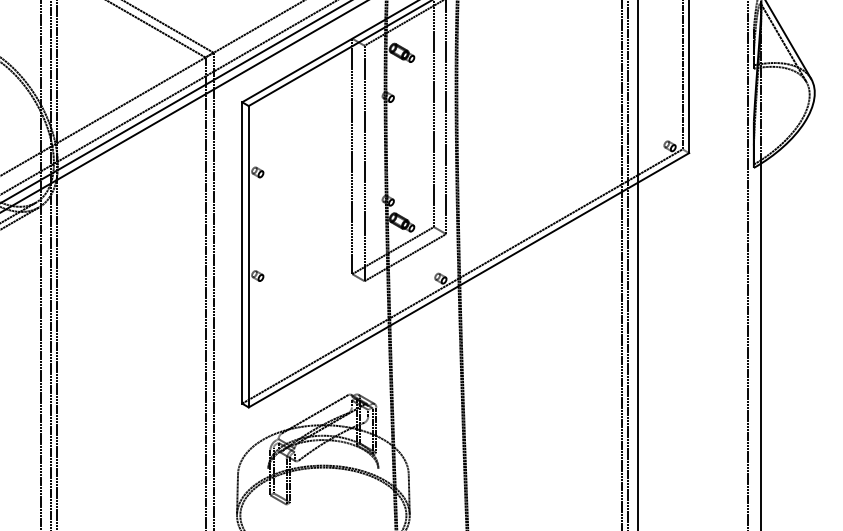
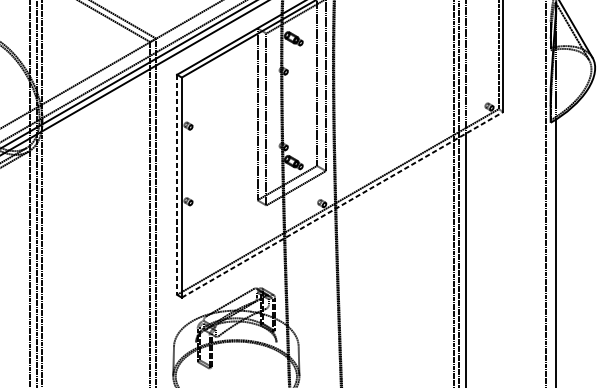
line: (242, 252) -> (177, 184), solid -> dashed
line: (469, 280) -> (343, 204), solid -> dashed

